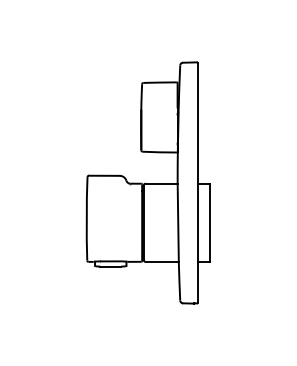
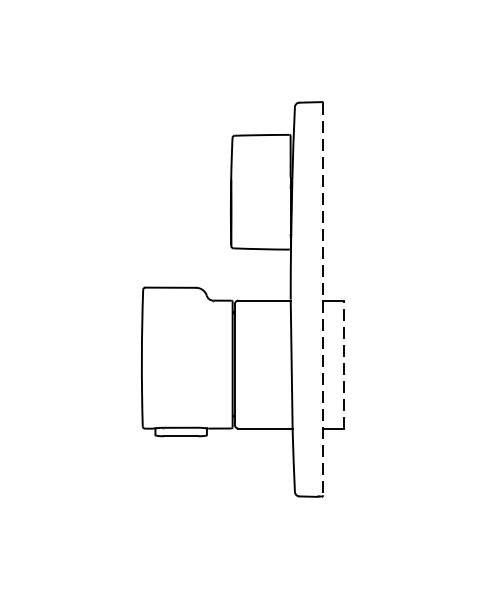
line: (197, 182) -> (323, 298), solid -> dashed
line: (210, 222) -> (344, 364), solid -> dashed

